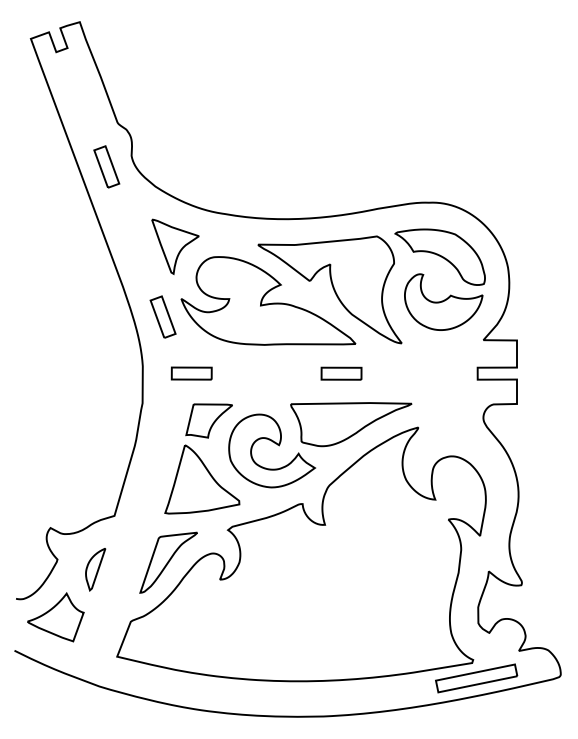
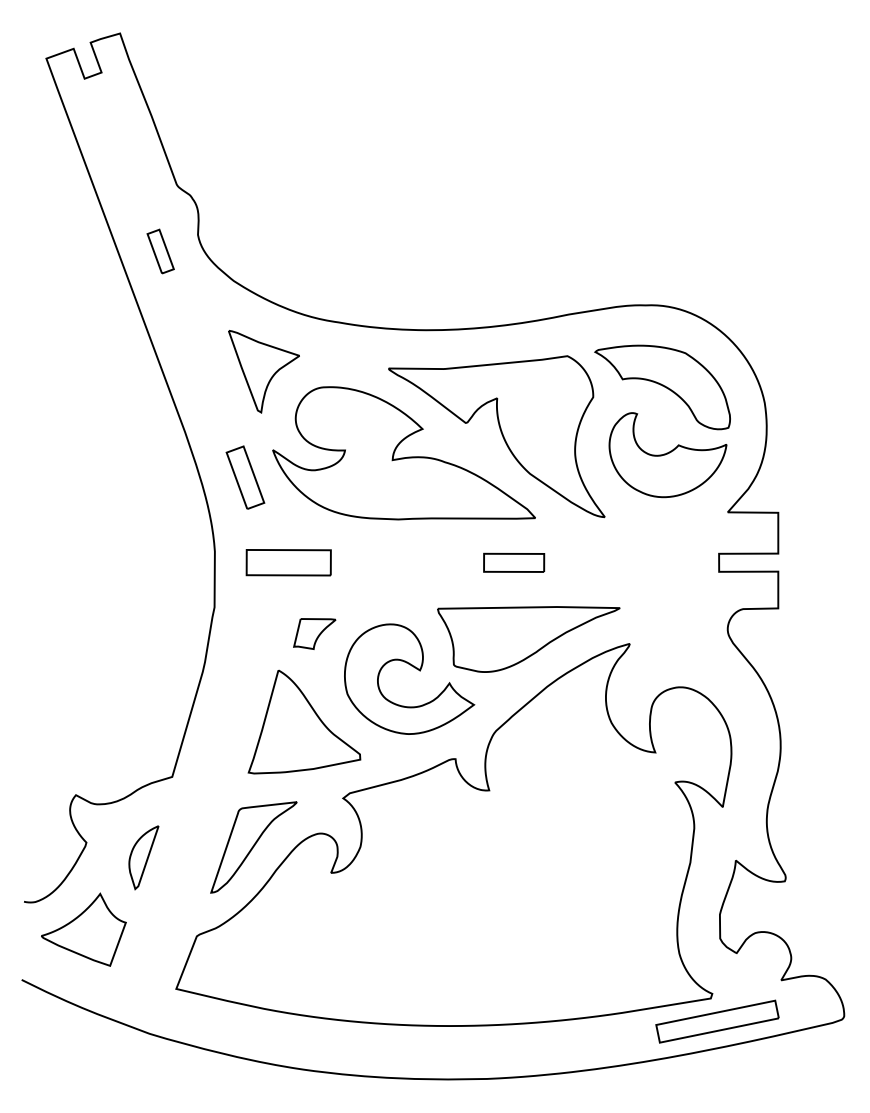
part: (106, 166) -> (160, 250), size x0.7
part: (191, 373) -> (288, 562), size x1.4
part: (208, 420) -> (313, 633), size x0.6

